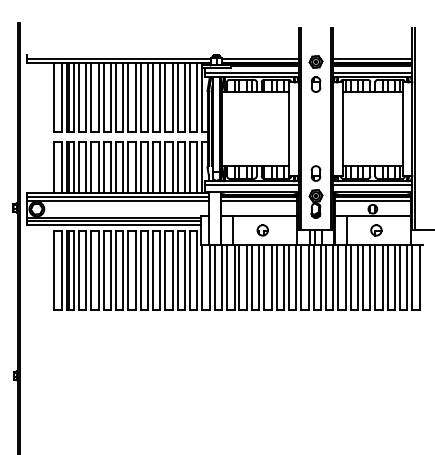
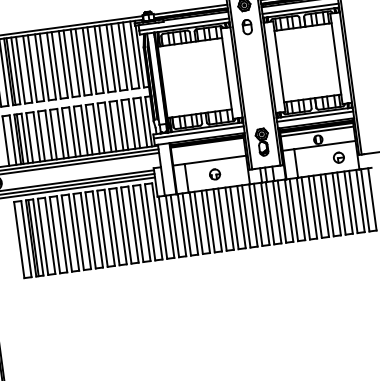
part: (315, 173) -> (258, 112), removed
line: (259, 200) -> (207, 146), removed
part: (376, 230) -> (339, 157), moved

